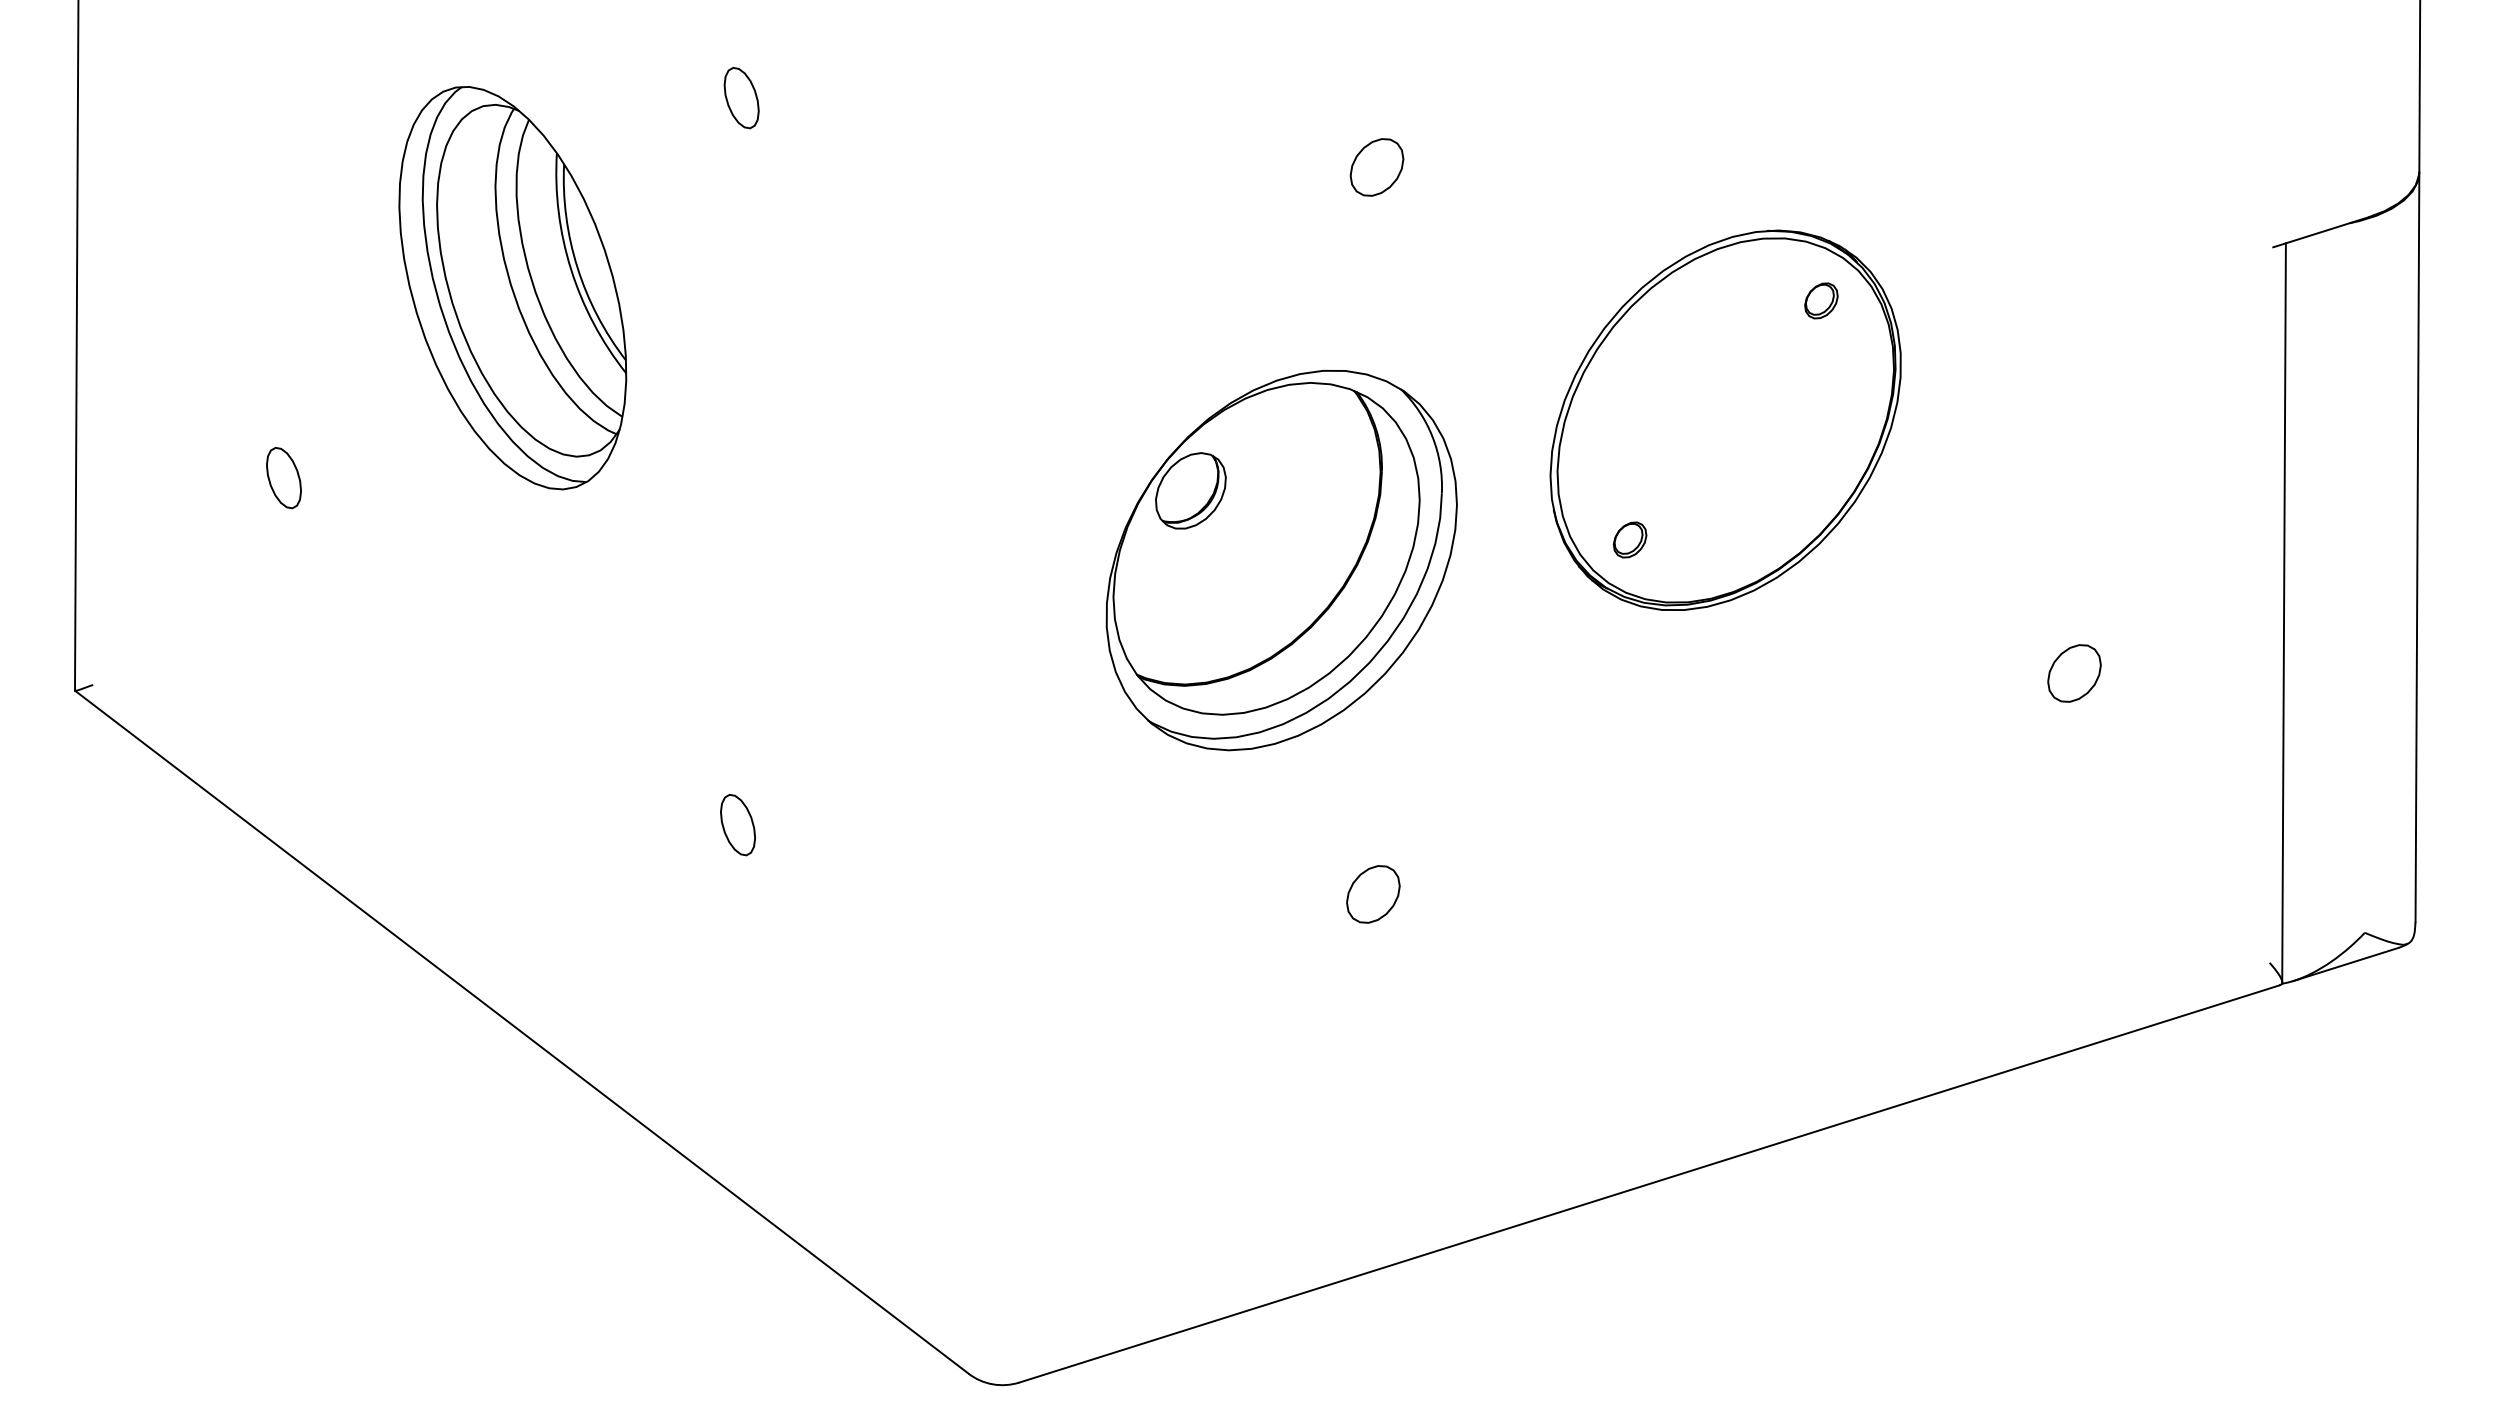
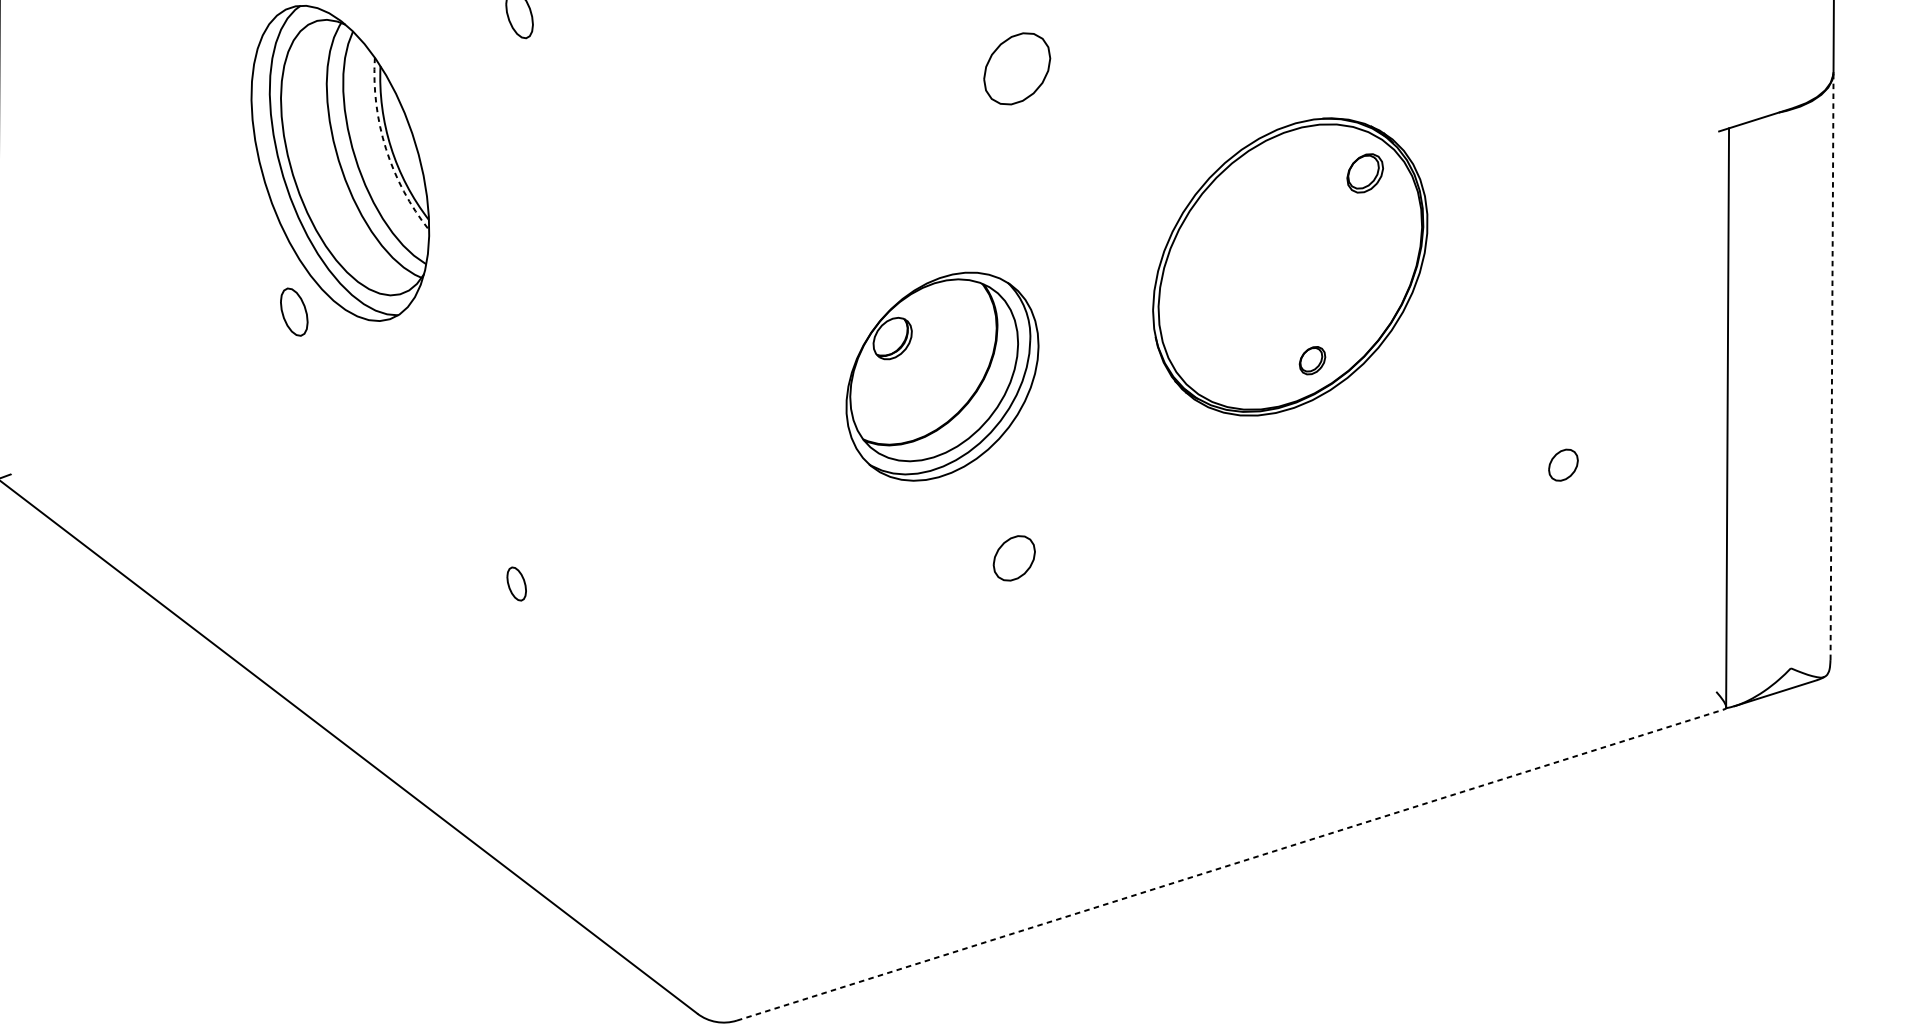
part: (1376, 167) -> (1016, 68), size x1.6
arc: (571, 269) -> (386, 148), solid -> dashed
part: (1821, 300) -> (1365, 173), size x1.4
part: (283, 478) -> (293, 312), moved
part: (1629, 539) -> (1312, 360), moved
line: (2417, 547) -> (1832, 366), solid -> dashed
part: (1281, 560) -> (942, 376), size x0.7
part: (2074, 673) -> (1563, 465), size x0.7
part: (737, 825) -> (516, 584), size x0.7
part: (1373, 894) -> (1014, 558), moved
line: (1649, 1184) -> (1230, 865), solid -> dashed

